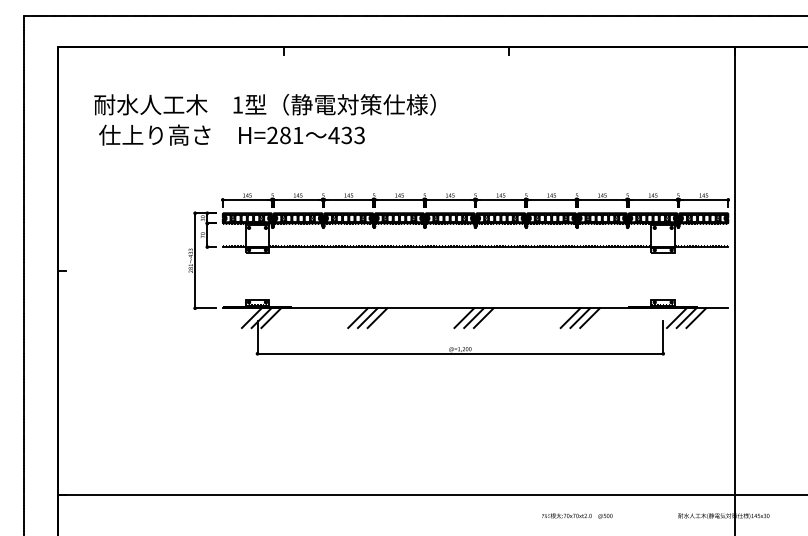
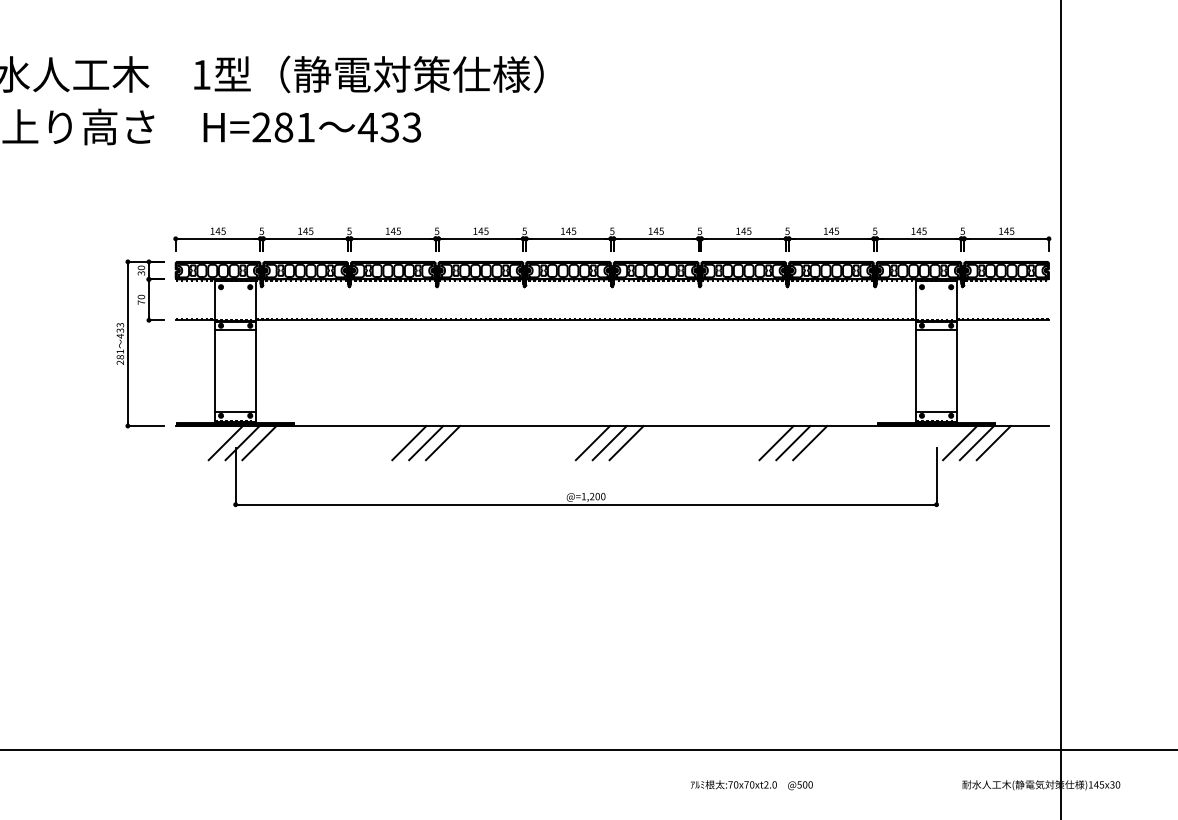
line: (245, 275) -> (214, 369), added
line: (269, 275) -> (256, 369), added
line: (651, 275) -> (916, 369), added
line: (675, 275) -> (957, 369), added
text: (577, 515) -> (752, 784), moved

